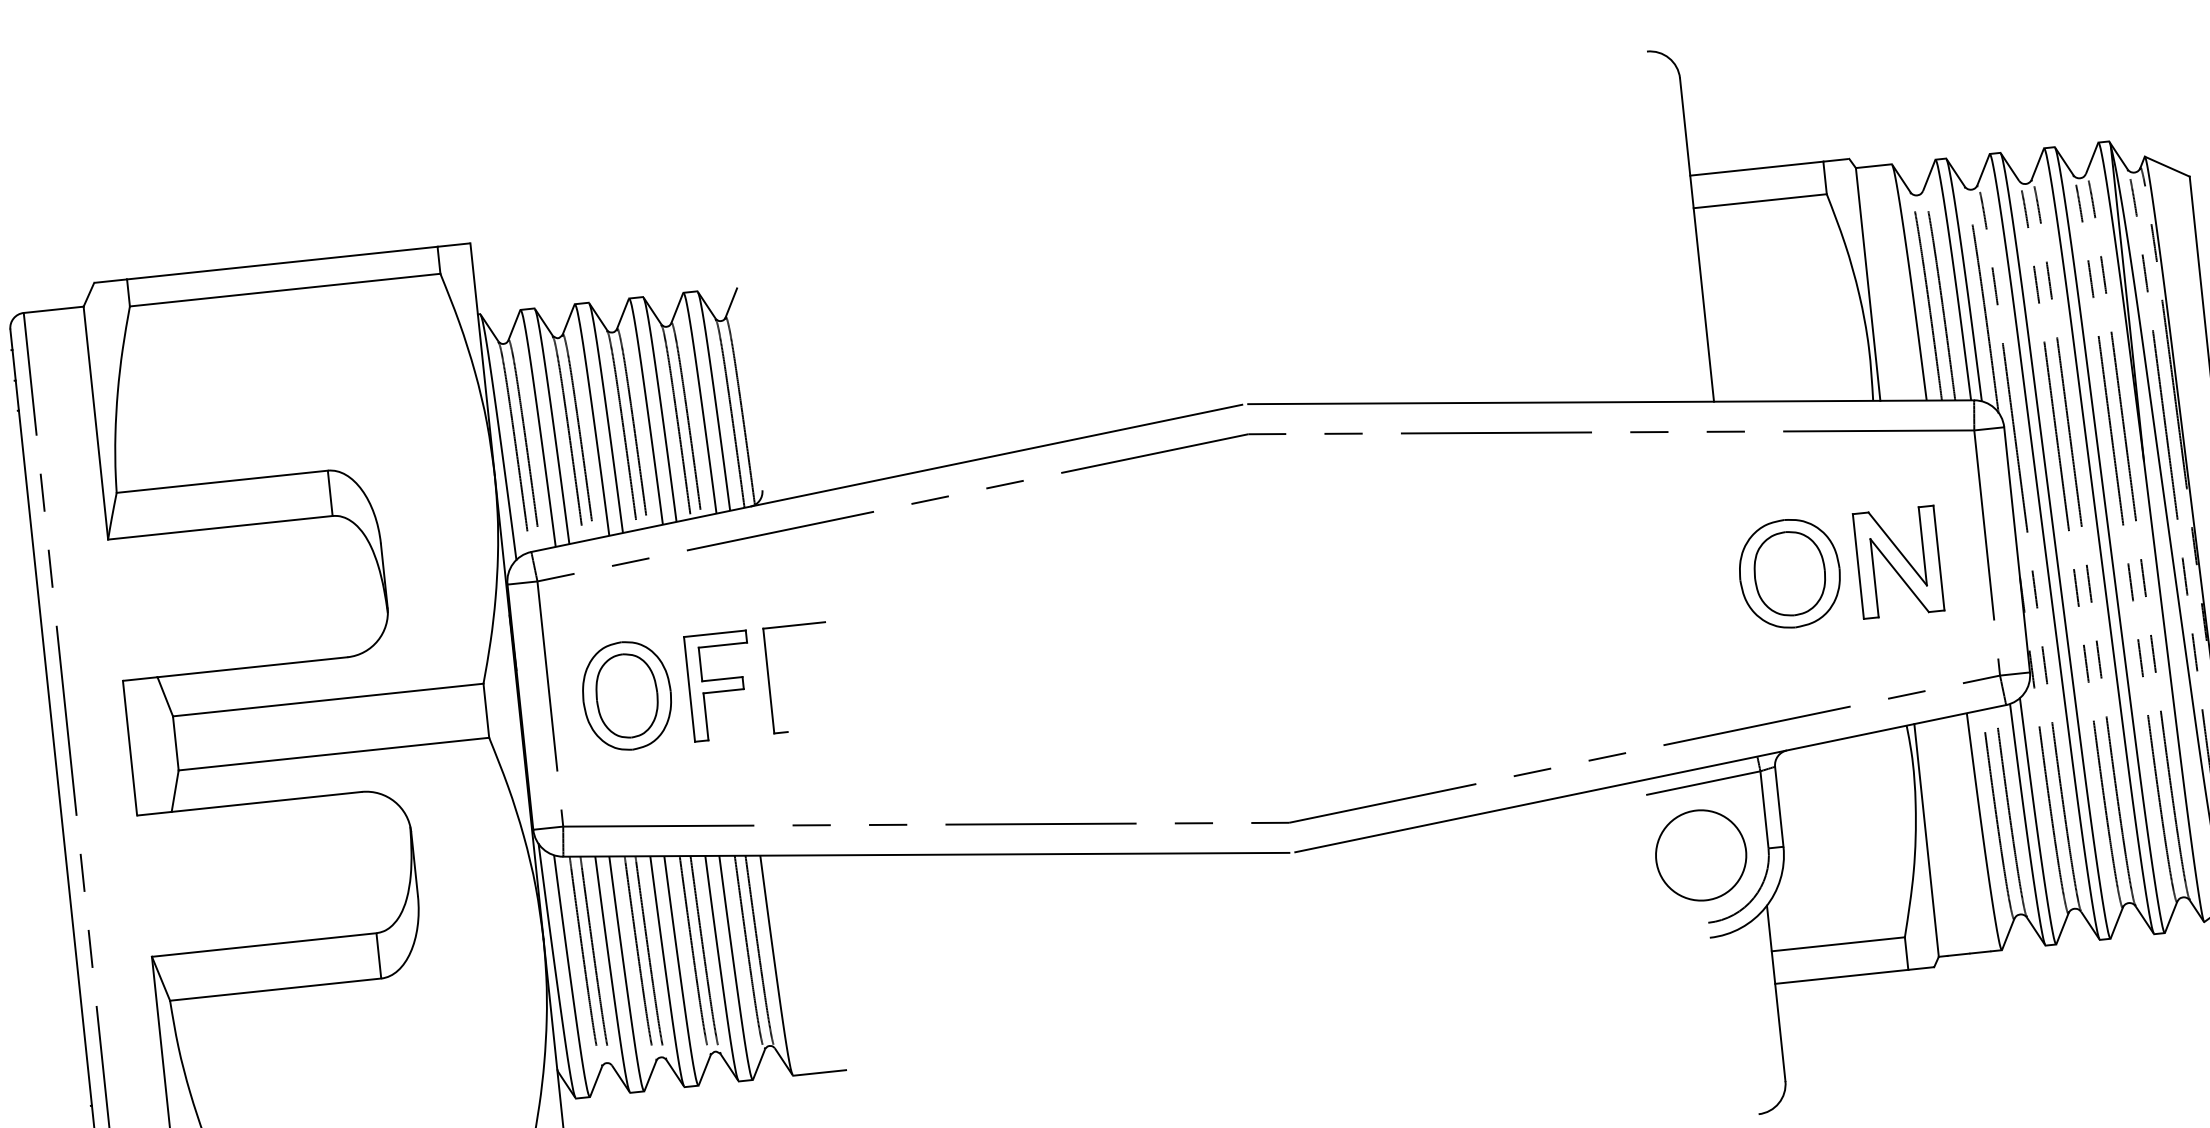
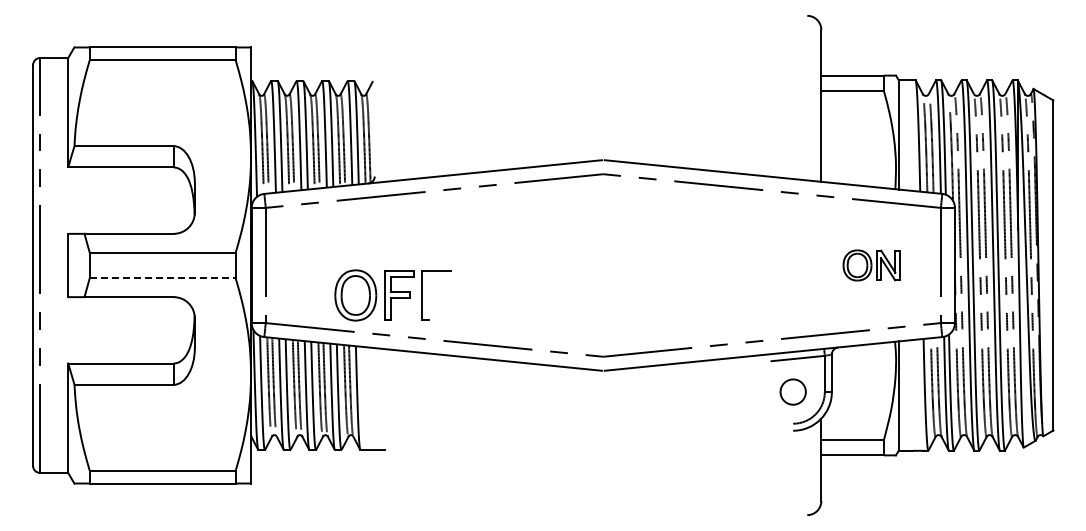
part: (1839, 568) -> (871, 265), size x0.6
part: (705, 687) -> (392, 295), moved
line: (333, 754) -> (162, 278), solid -> dashed
circle: (1701, 854) -> (793, 391), size x0.6

